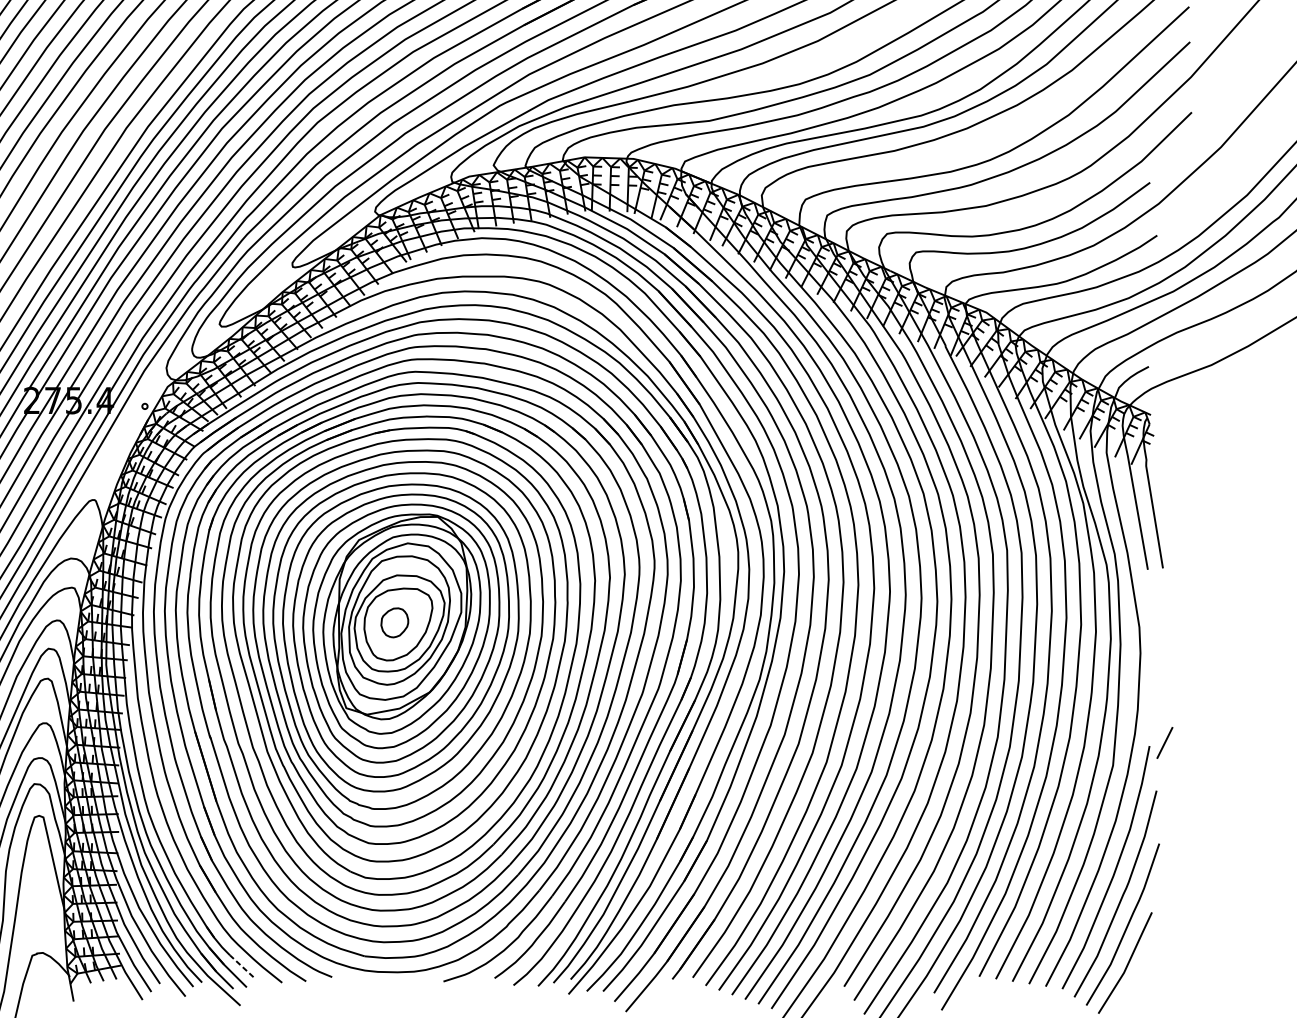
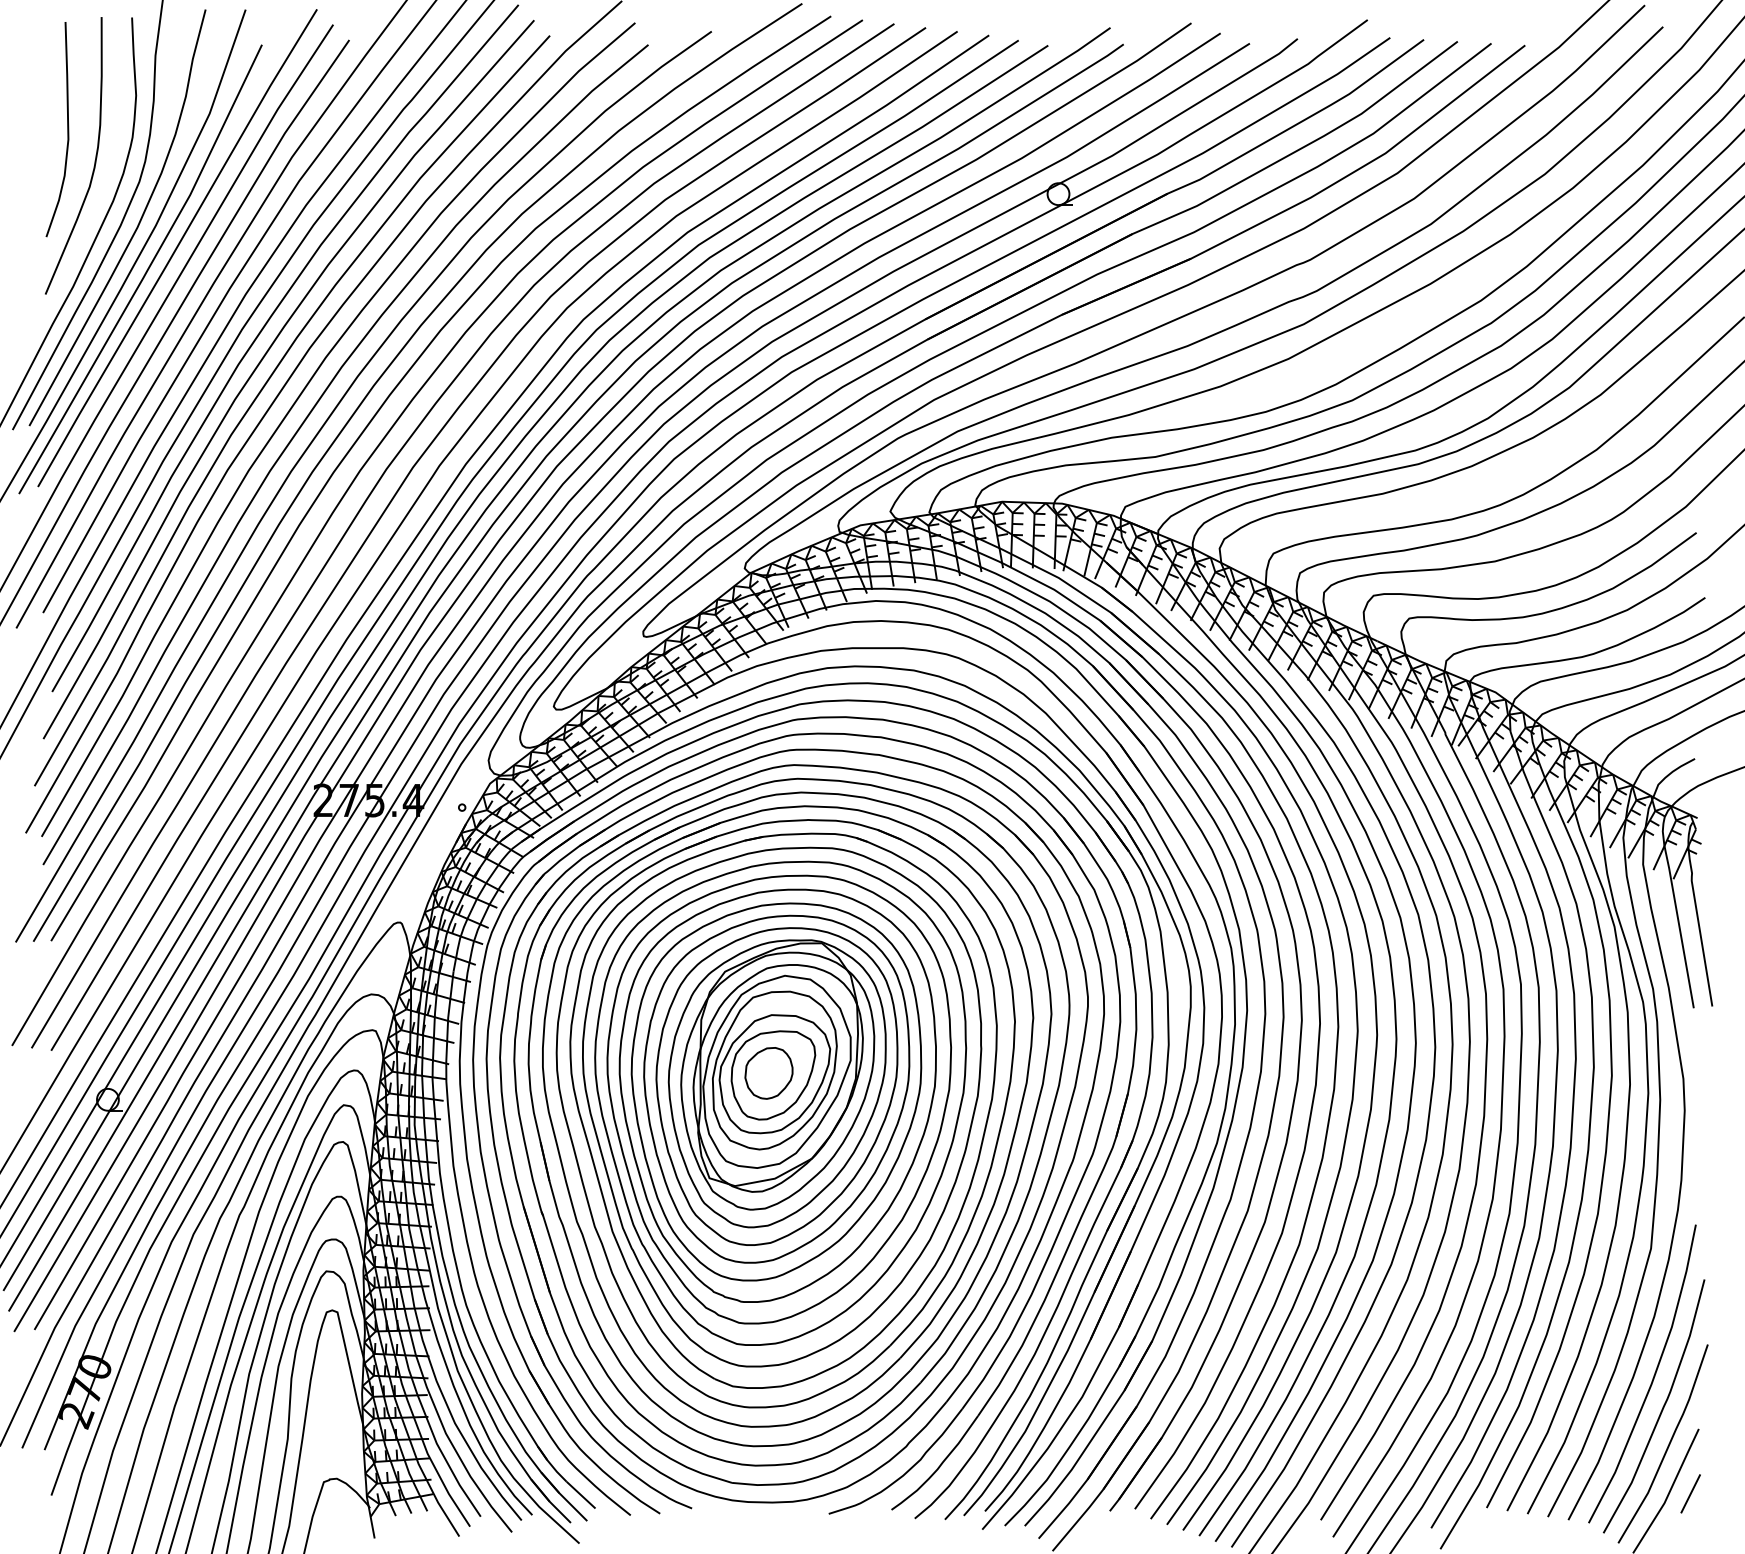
part: (394, 622) -> (768, 1073), size x1.43
line: (1164, 742) -> (1690, 1493), moved
line: (242, 966) -> (581, 1495), dashed -> solid

